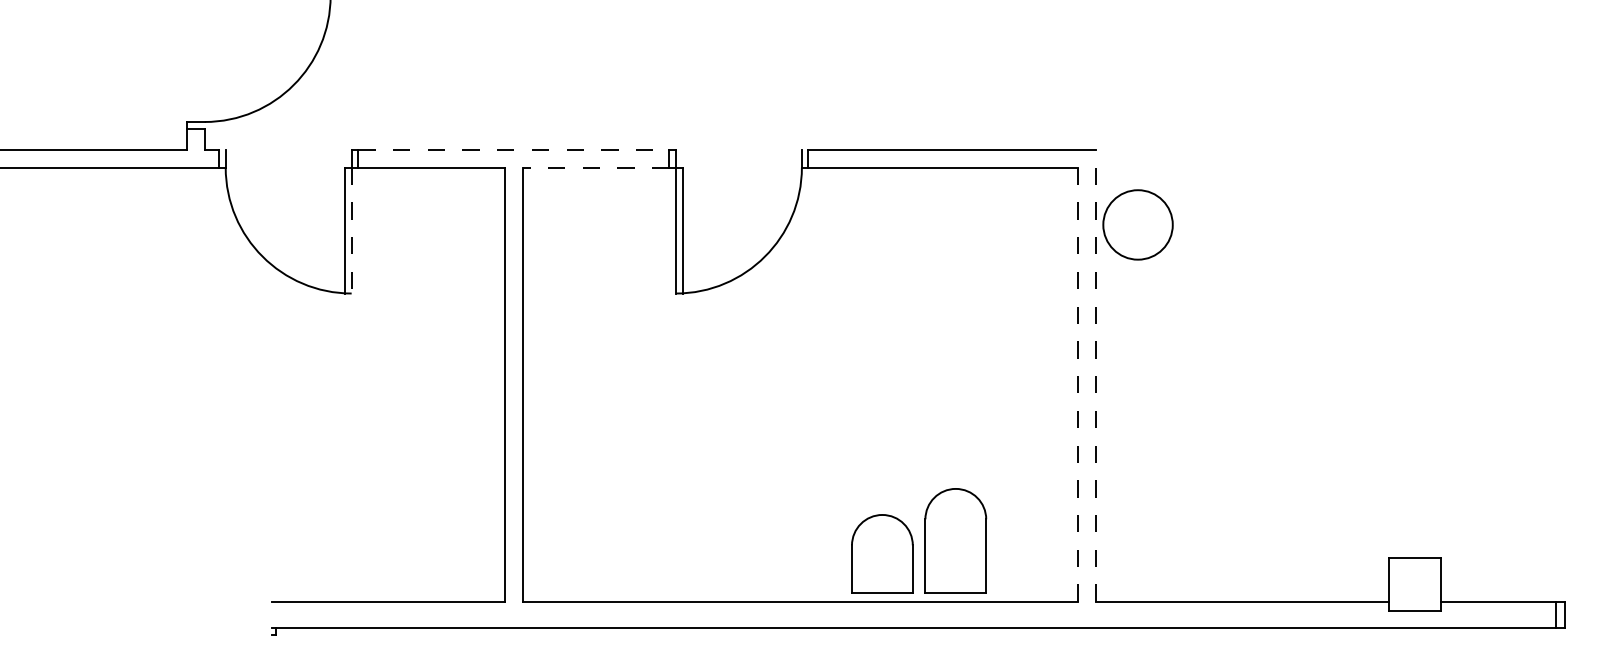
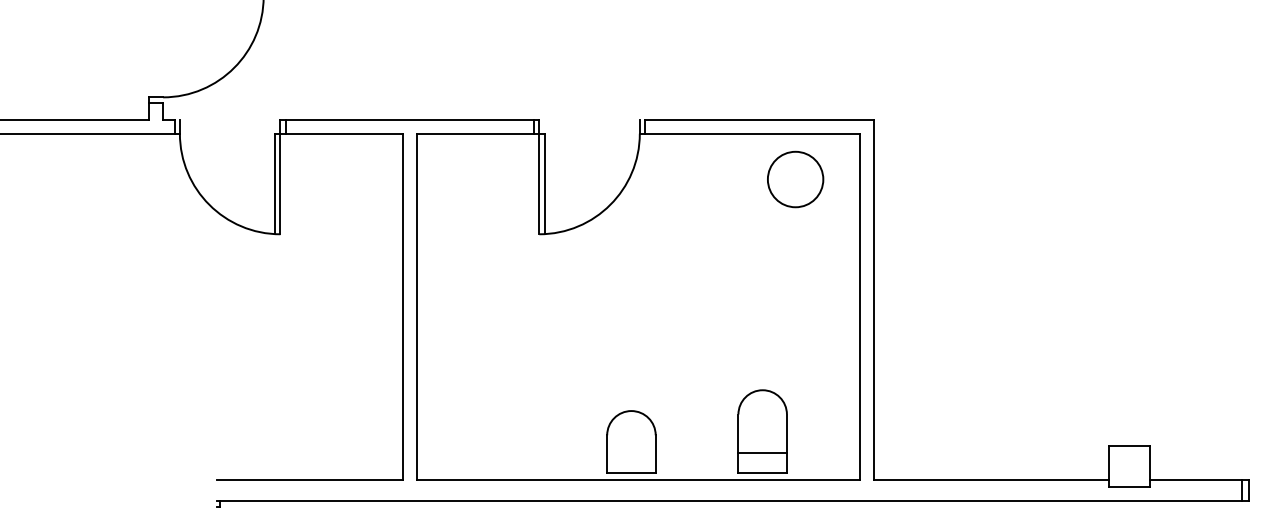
line: (513, 150) -> (409, 120), dashed -> solid
line: (595, 167) -> (475, 133), dashed -> solid
circle: (1137, 224) -> (795, 179), moved
line: (351, 230) -> (280, 183), dashed -> solid
line: (1095, 376) -> (874, 300), dashed -> solid
line: (1078, 384) -> (860, 306), dashed -> solid
part: (882, 553) -> (631, 441), moved
line: (955, 567) -> (762, 452), added

